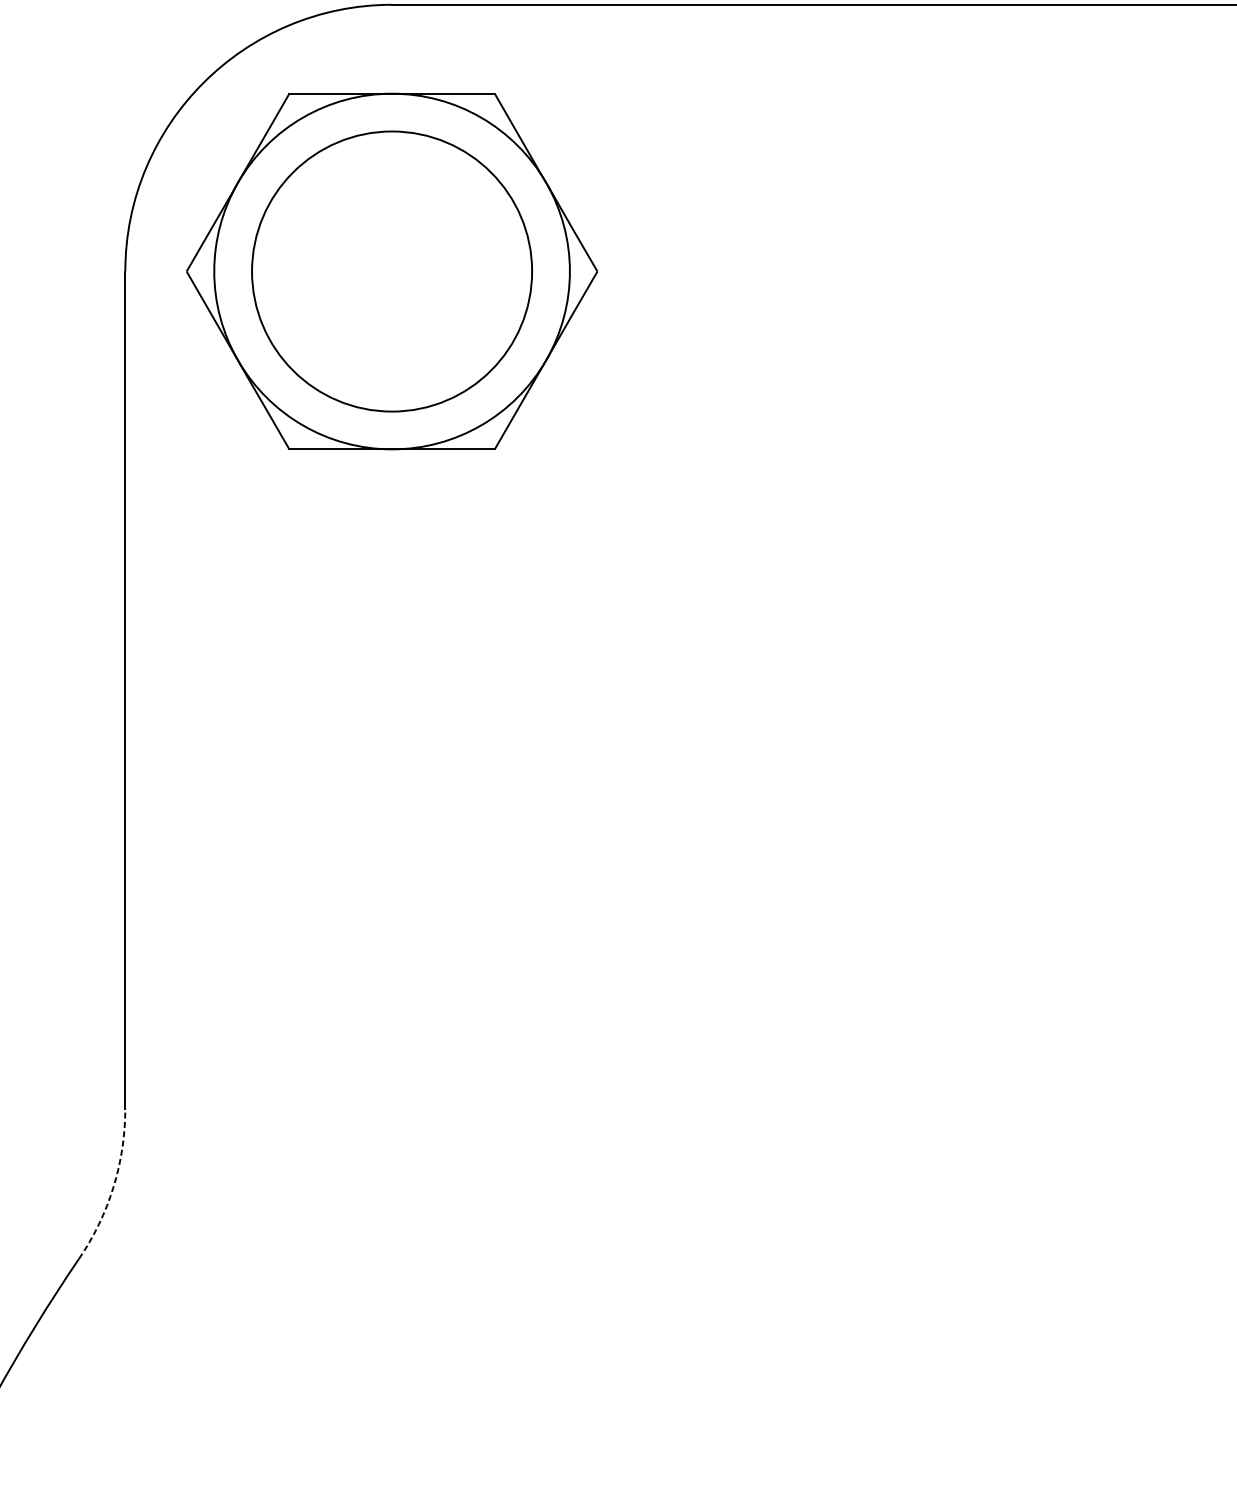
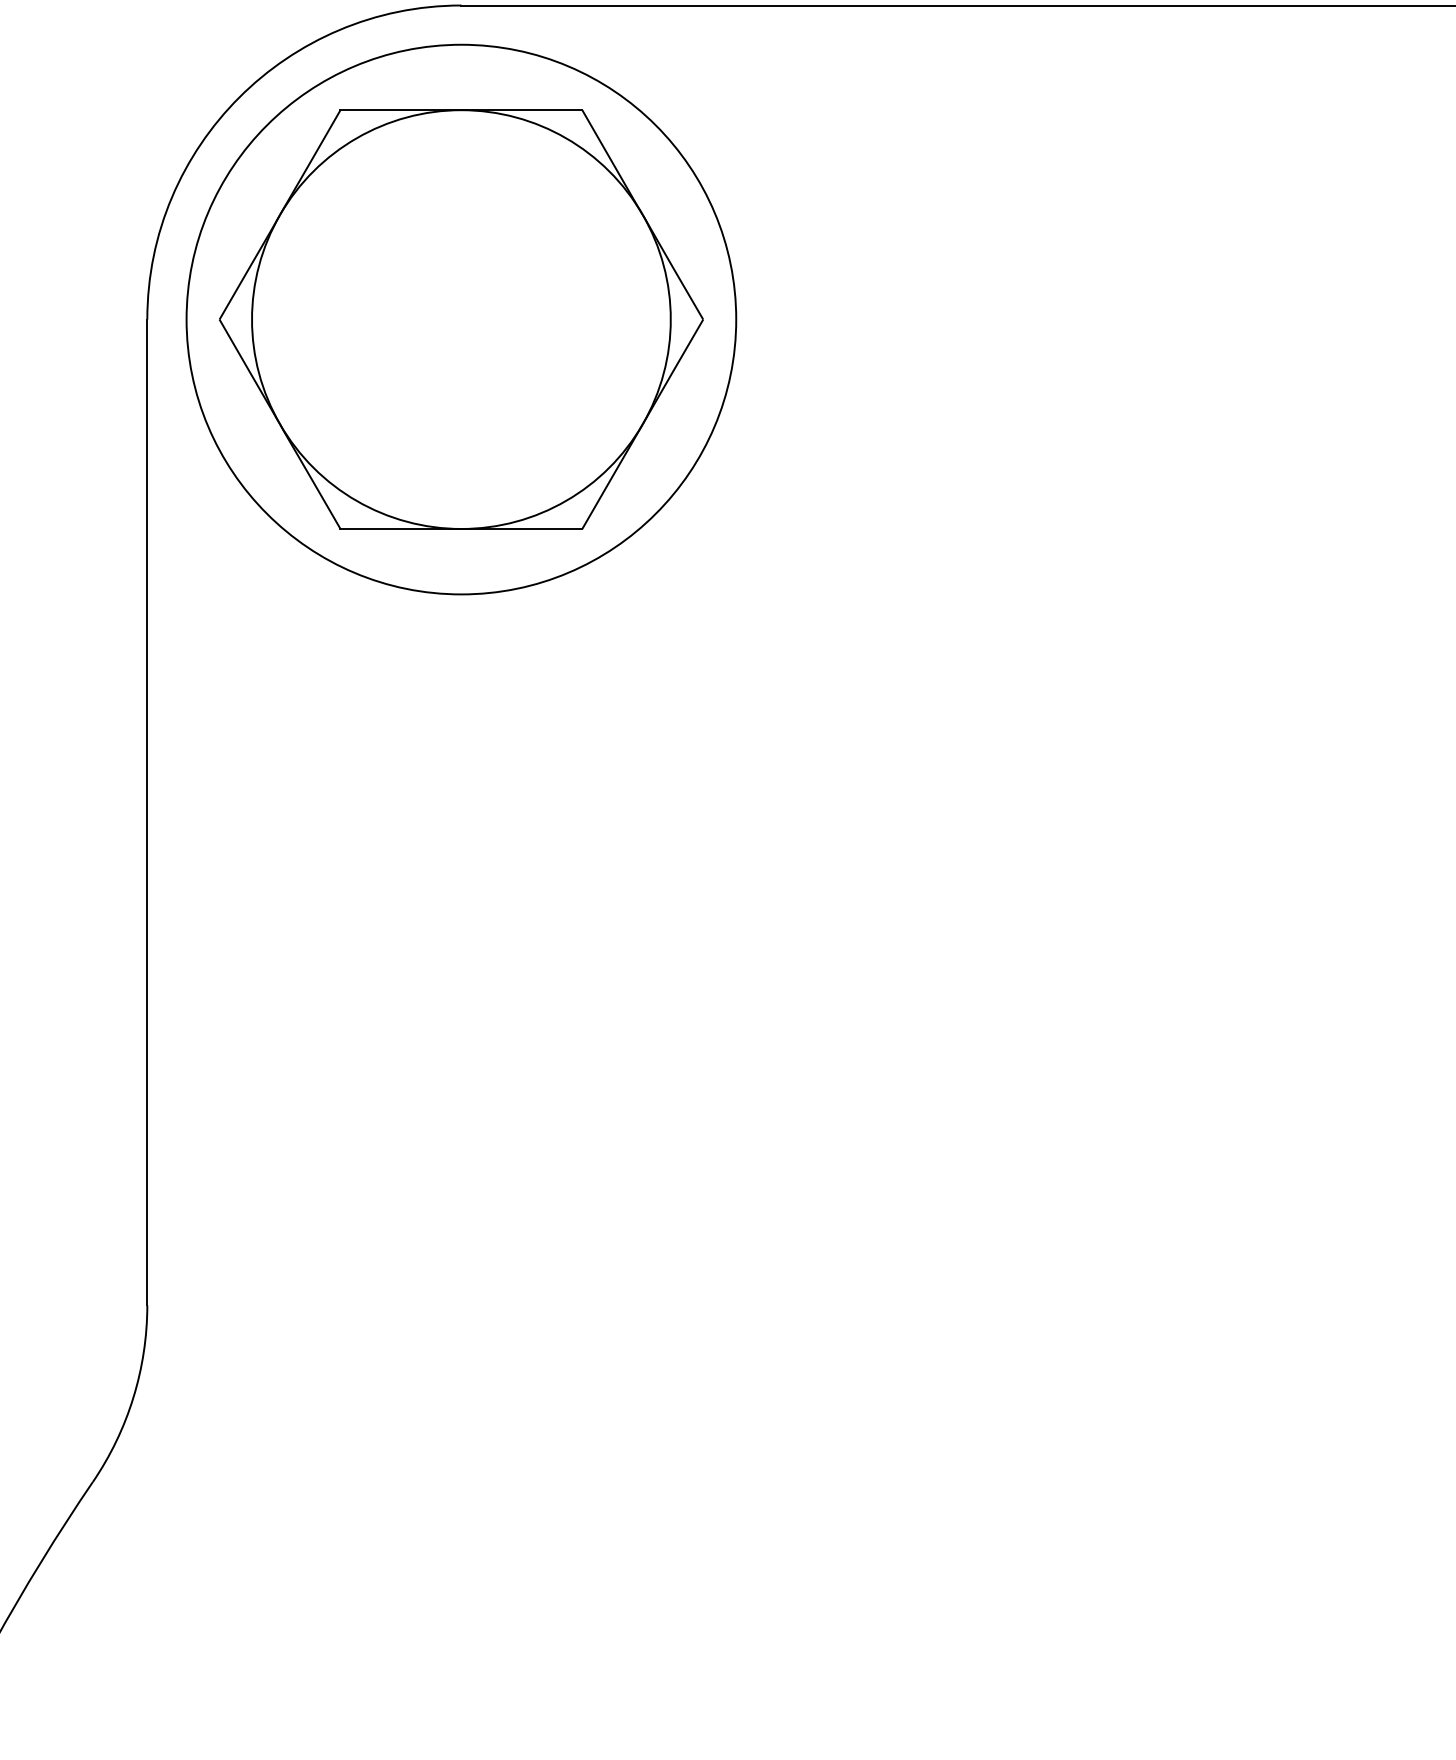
circle: (392, 271) -> (461, 319), size x1.67
arc: (113, 1187) -> (133, 1397), dashed -> solid

